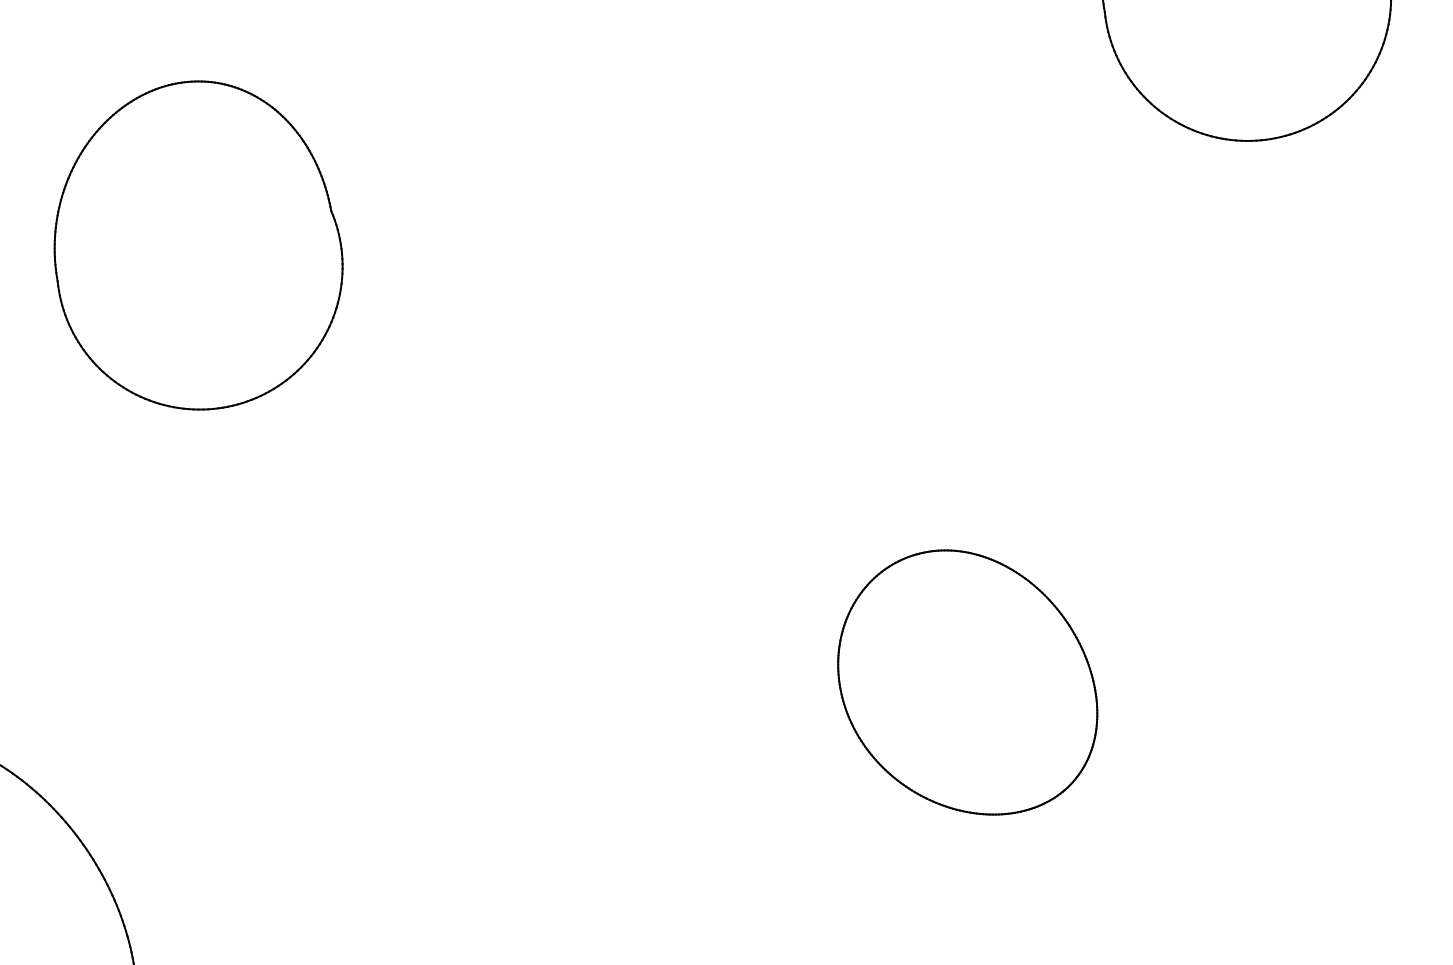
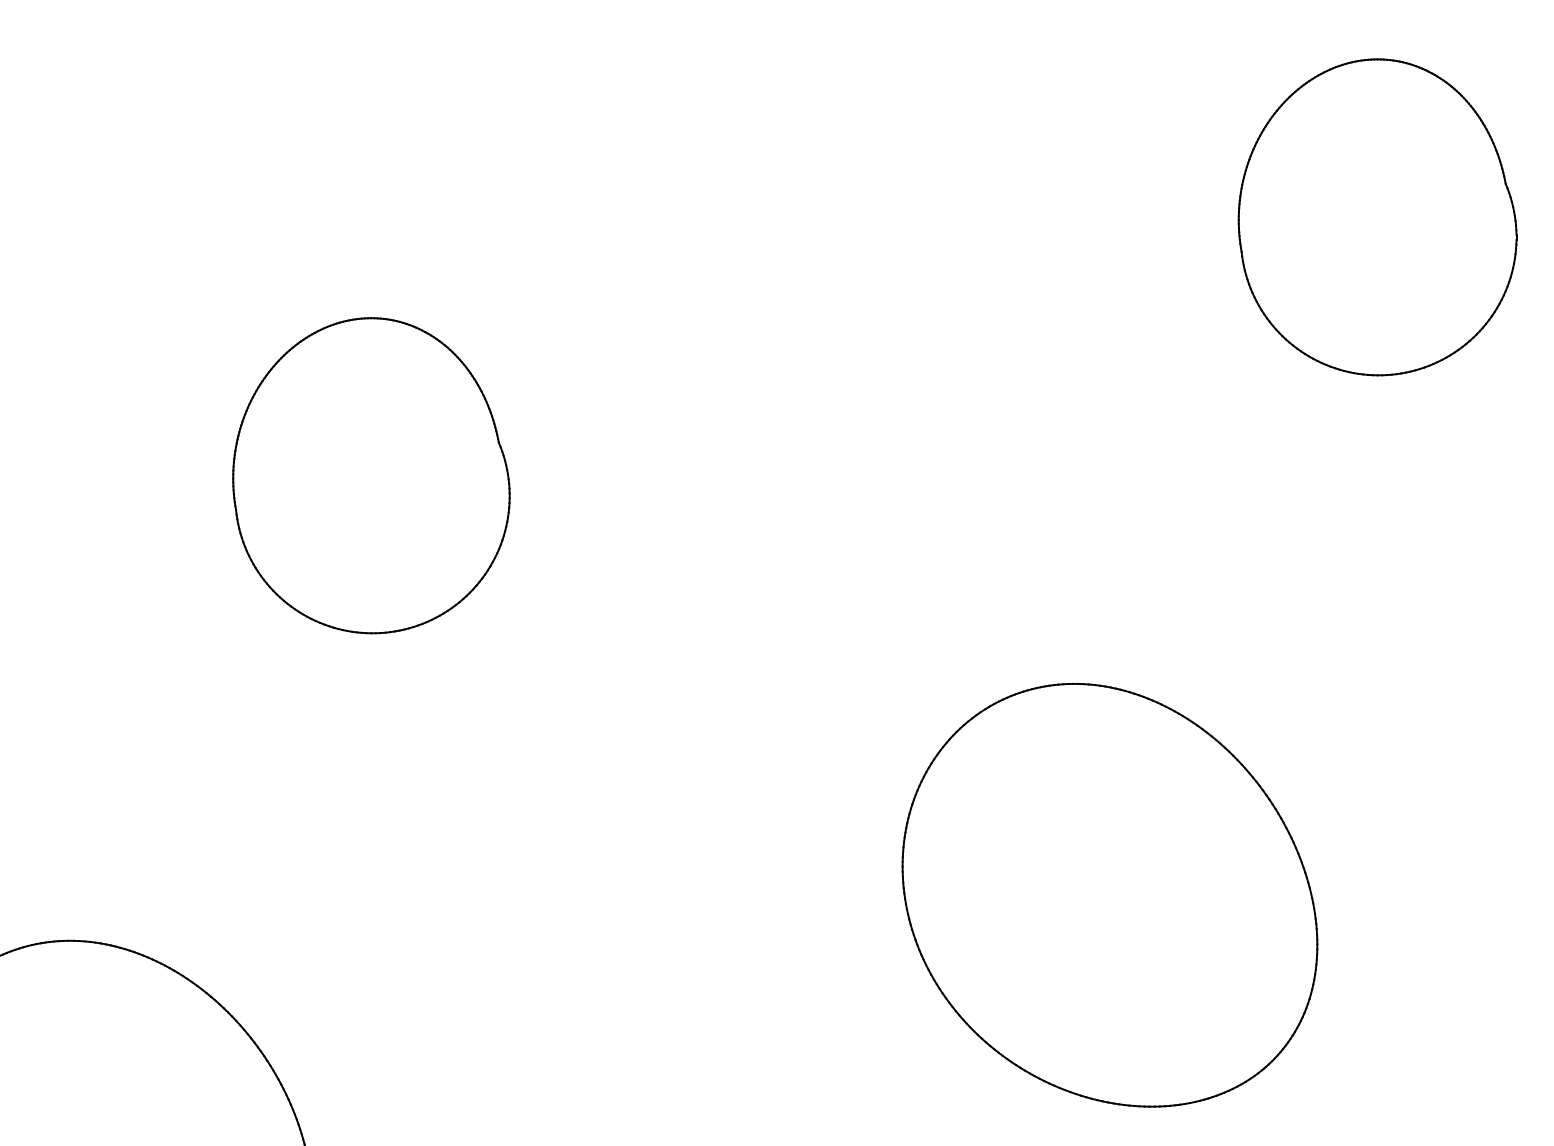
part: (967, 682) -> (1109, 895), size x1.67

